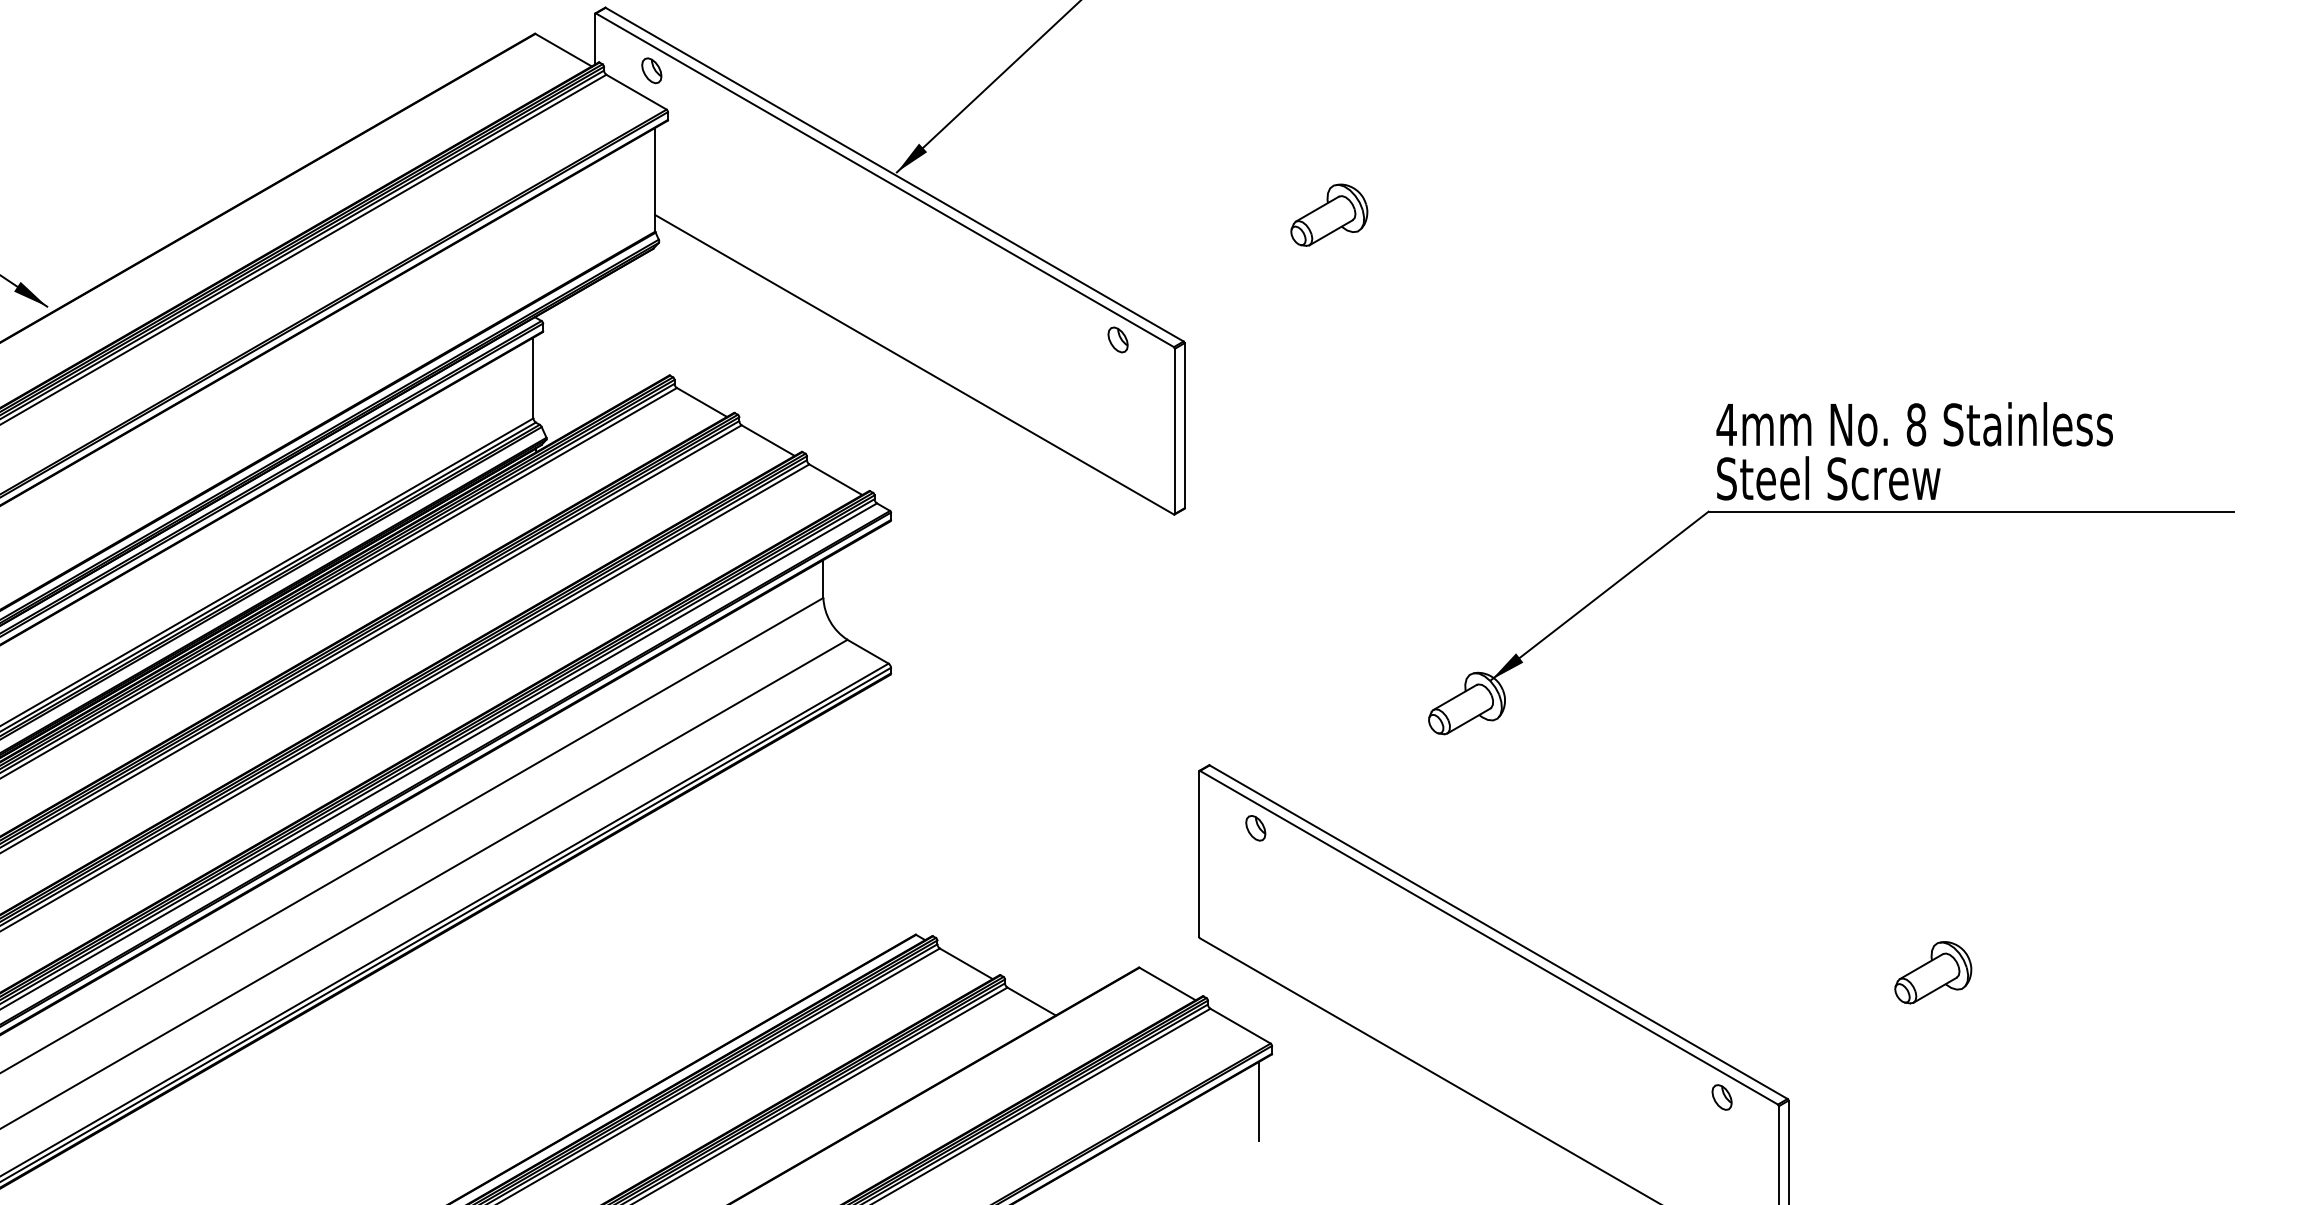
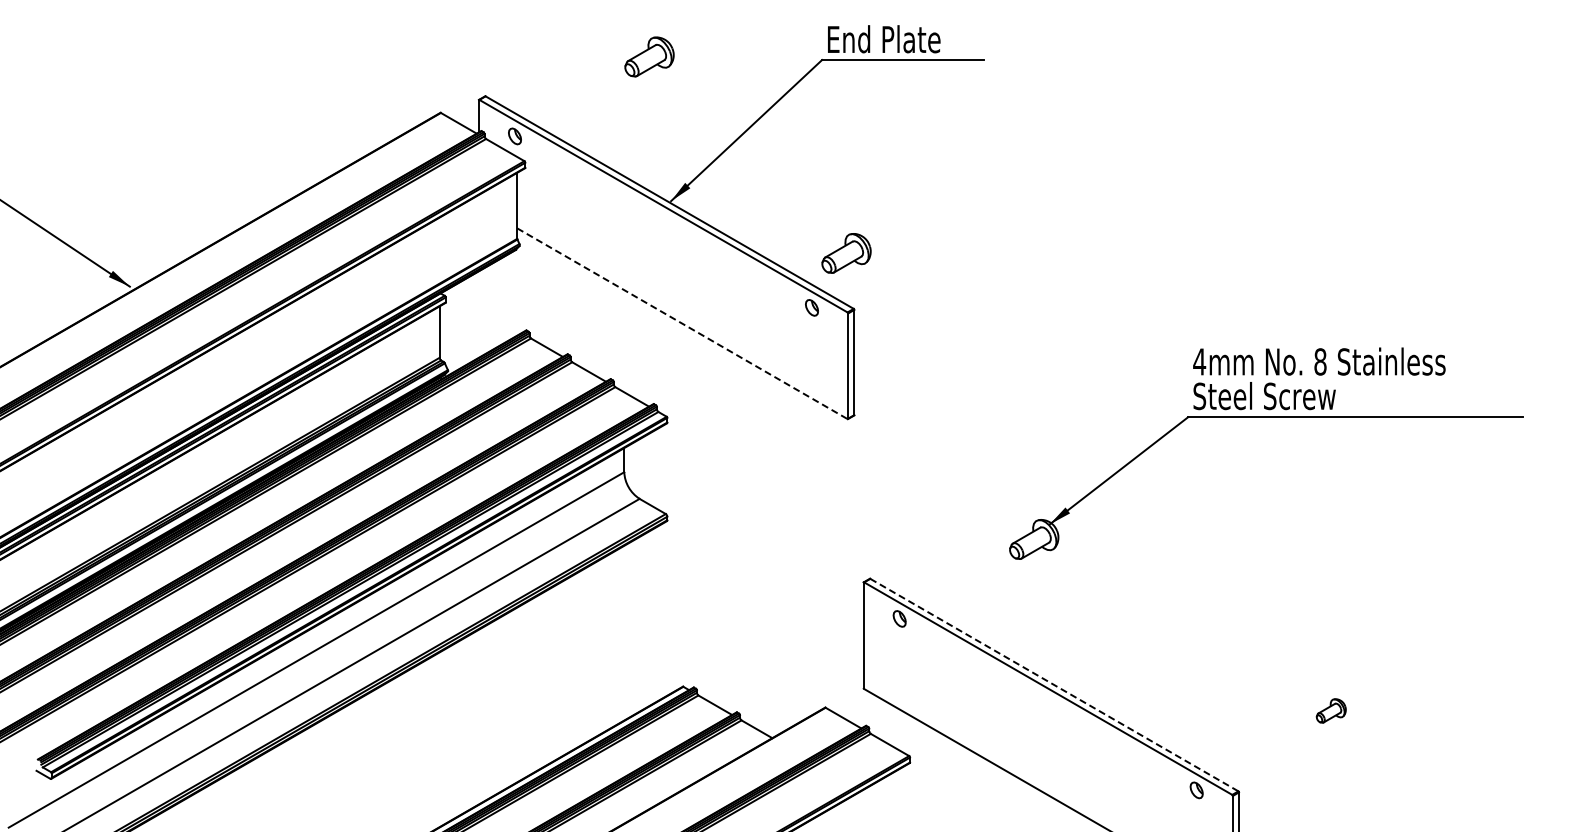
part: (1329, 215) -> (846, 253), moved
line: (914, 364) -> (682, 323), solid -> dashed
line: (1497, 931) -> (1053, 684), solid -> dashed
part: (1933, 972) -> (1331, 710), size x0.6
line: (1258, 1100) -> (901, 792), removed

